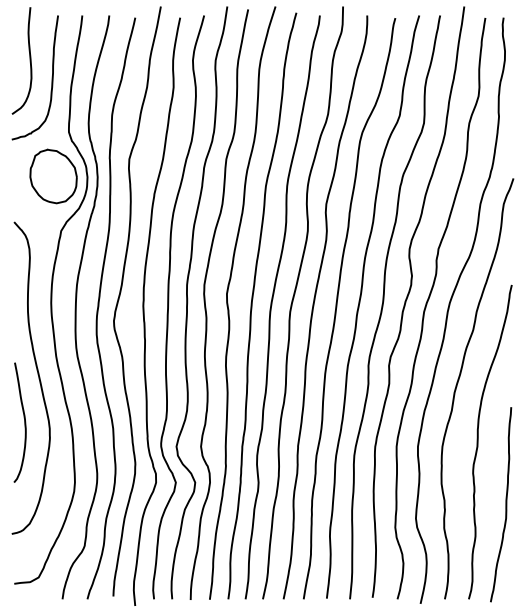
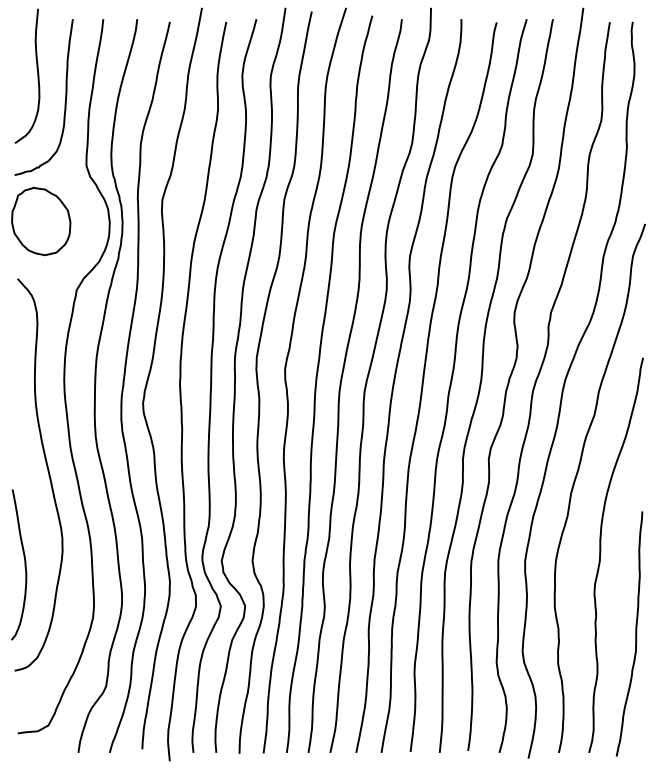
part: (53, 176) -> (41, 221), moved
curve: (24, 422) -> (24, 564), moved

